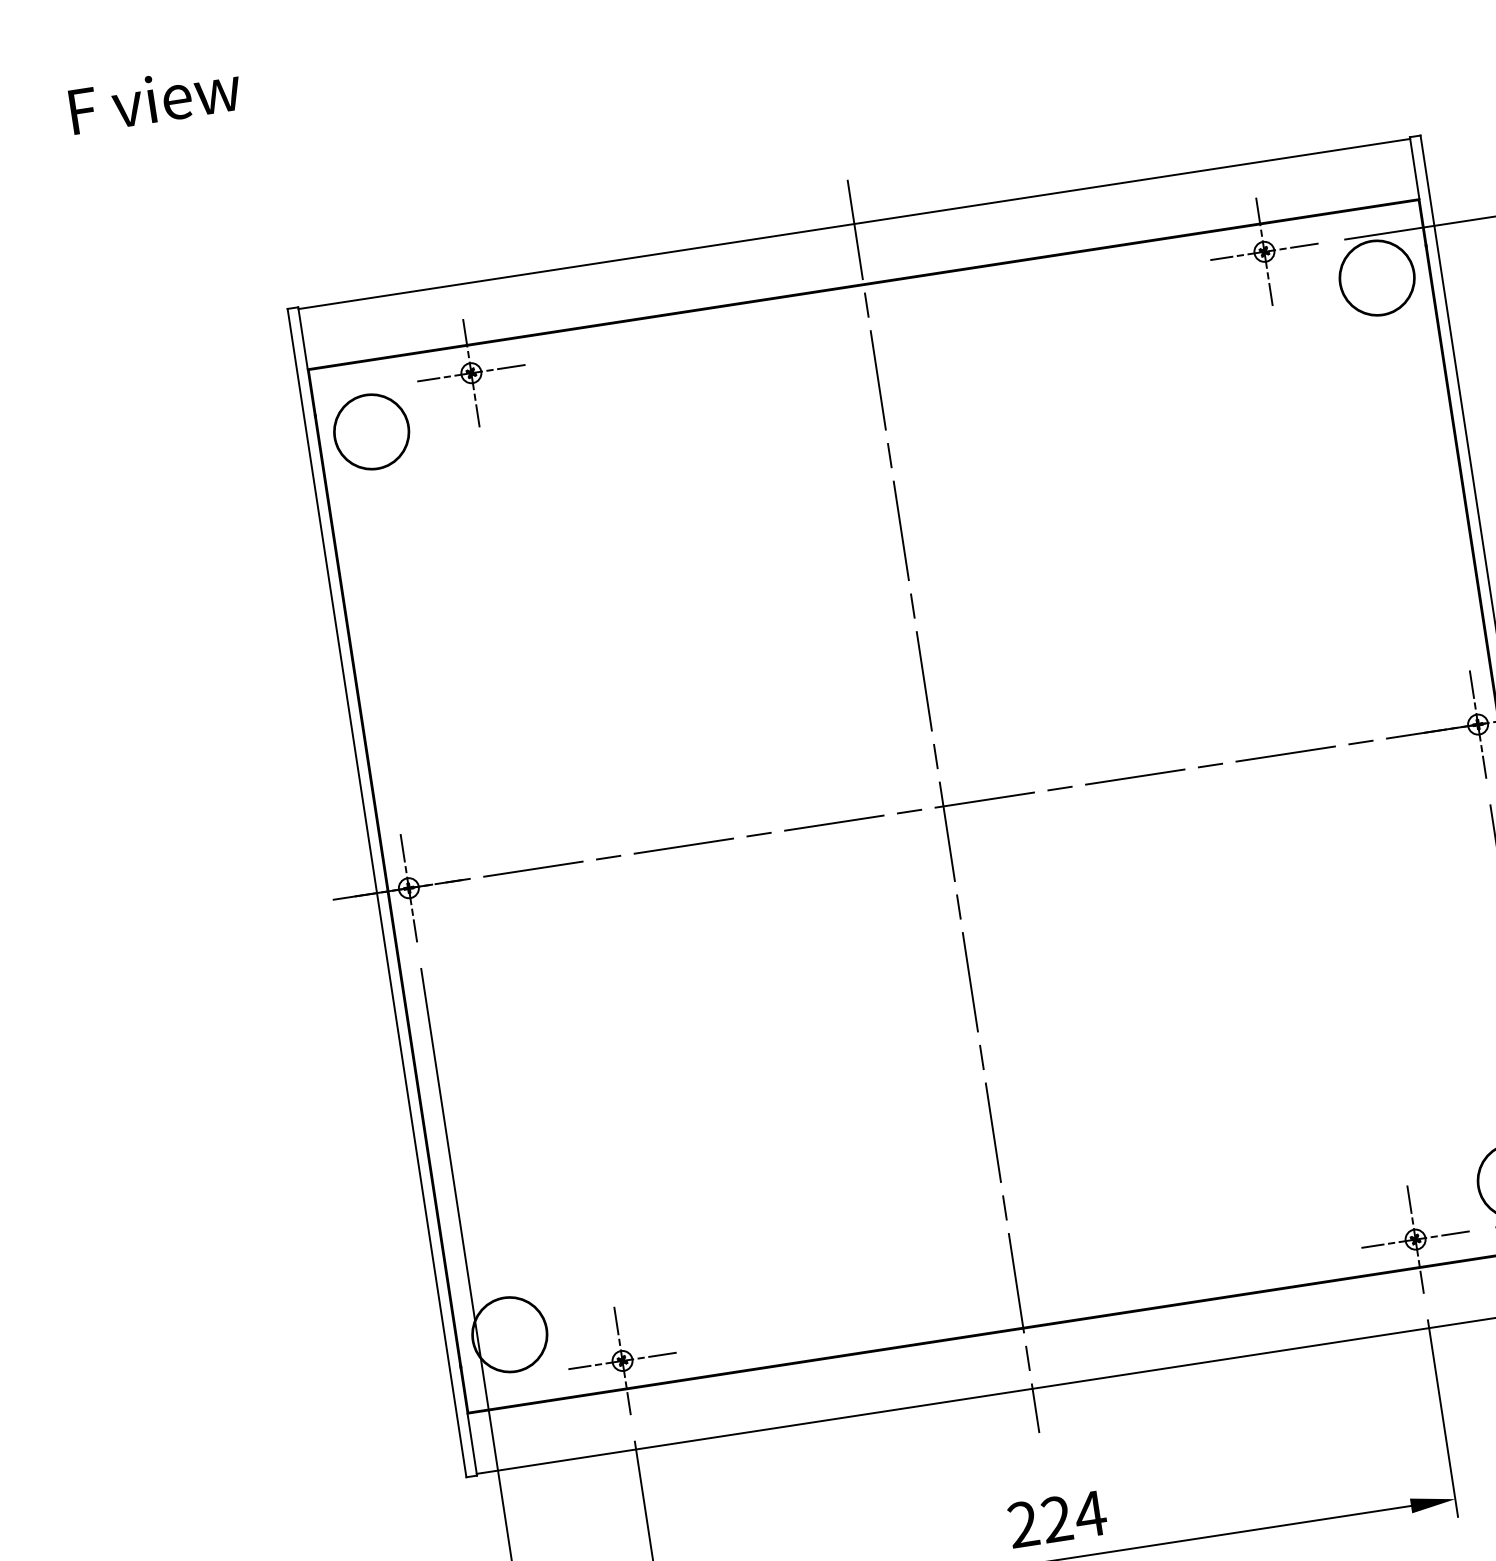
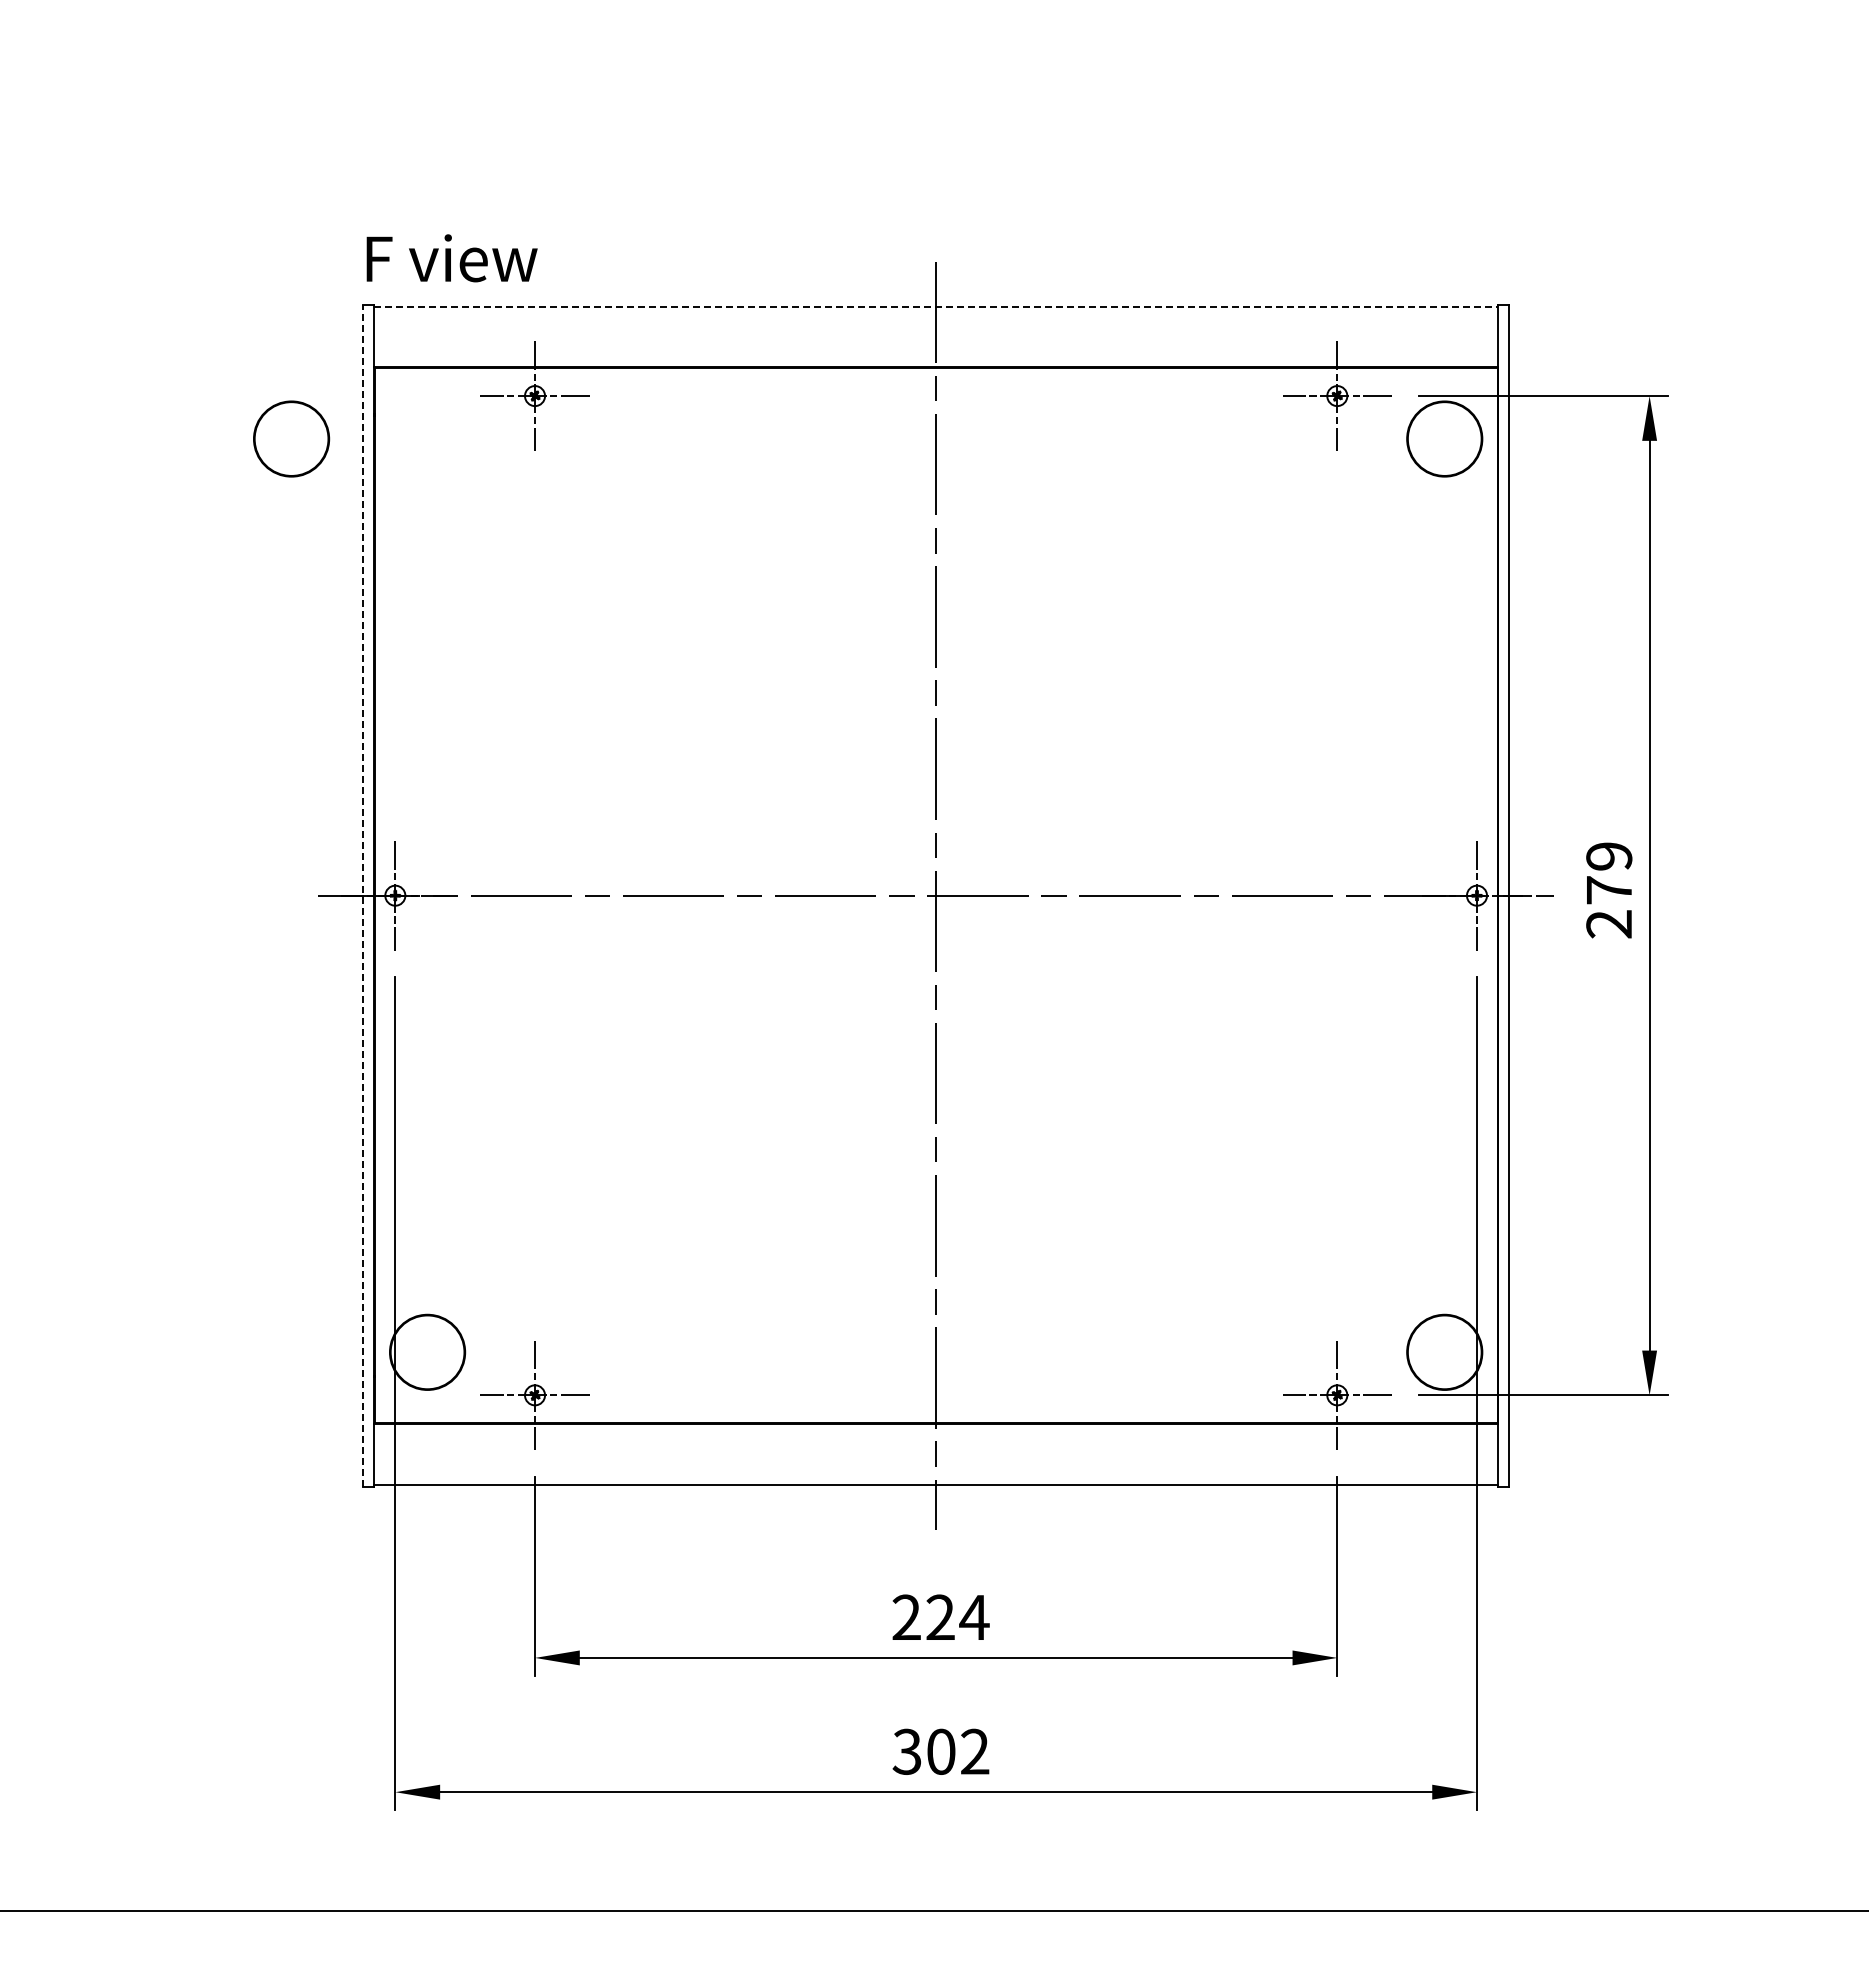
text: (154, 99) -> (451, 258), moved
line: (854, 223) -> (936, 306), solid -> dashed
circle: (371, 431) -> (291, 438), moved
line: (377, 892) -> (363, 895), solid -> dashed

